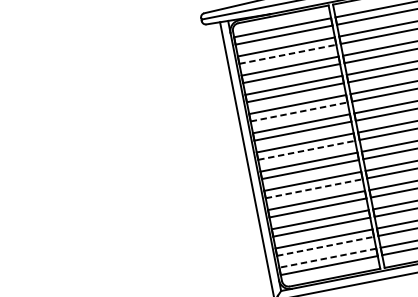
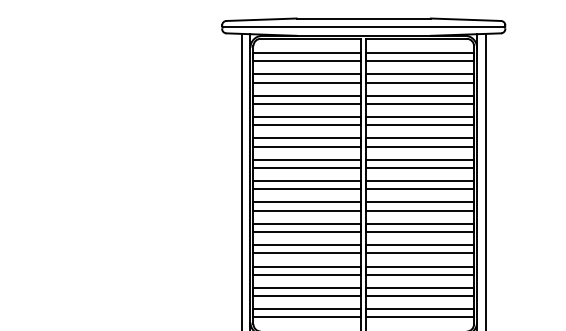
line: (287, 54) -> (307, 82), dashed -> solid
line: (299, 111) -> (307, 146), dashed -> solid
line: (306, 150) -> (307, 189), dashed -> solid
line: (314, 189) -> (307, 232), dashed -> solid
line: (325, 246) -> (307, 296), dashed -> solid
line: (328, 258) -> (307, 309), dashed -> solid

